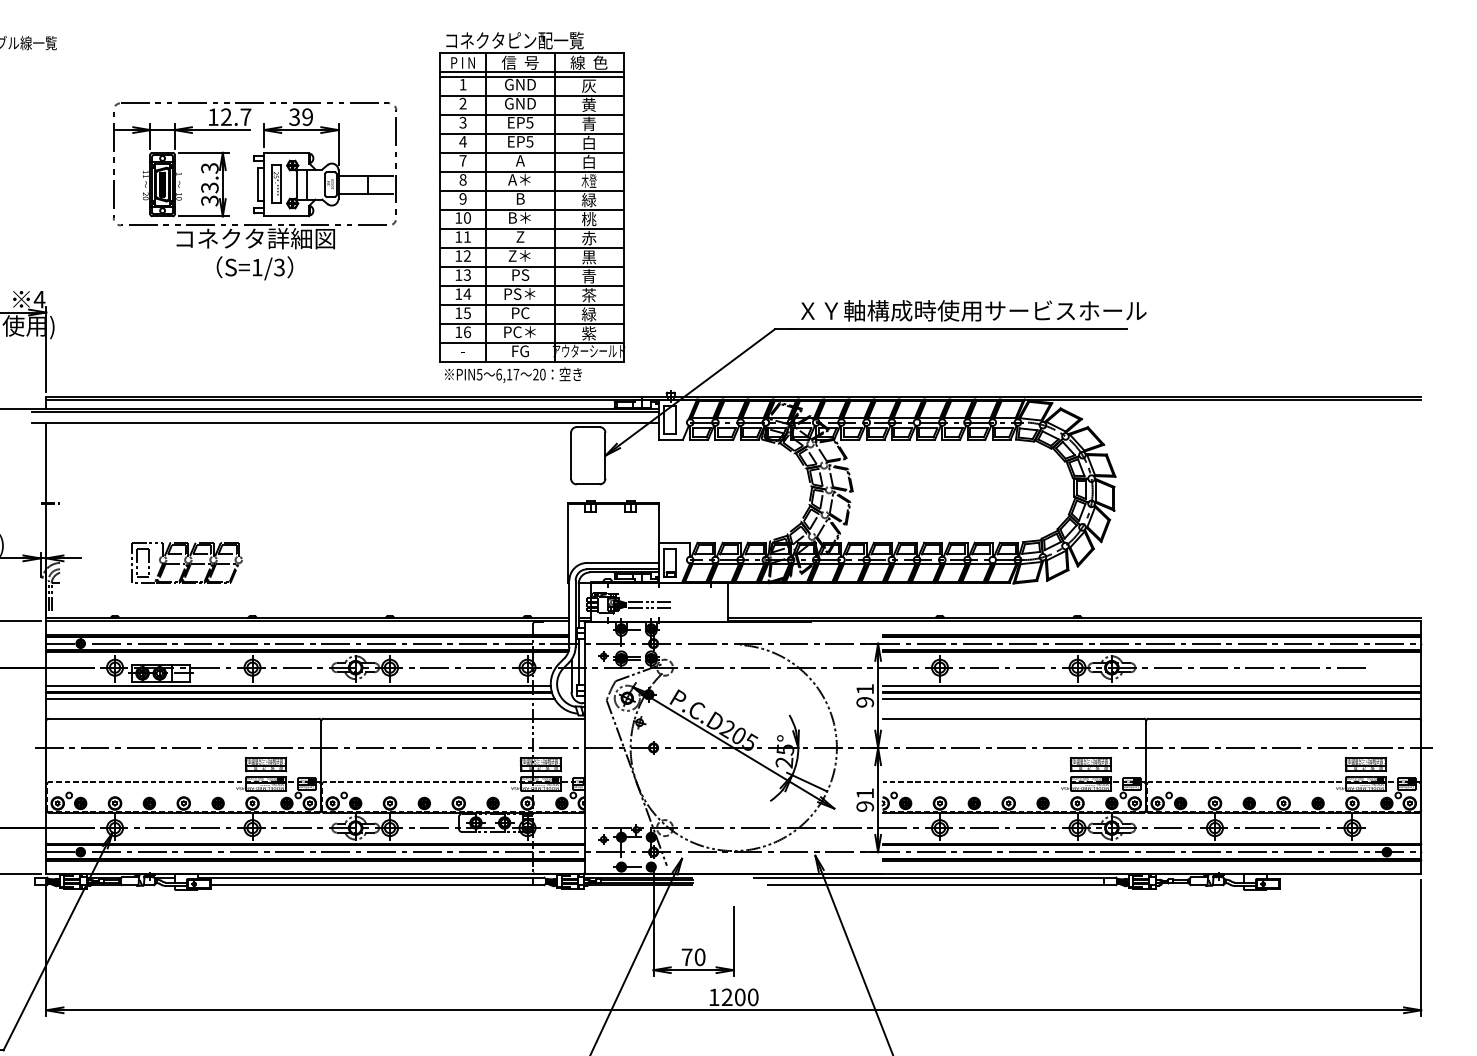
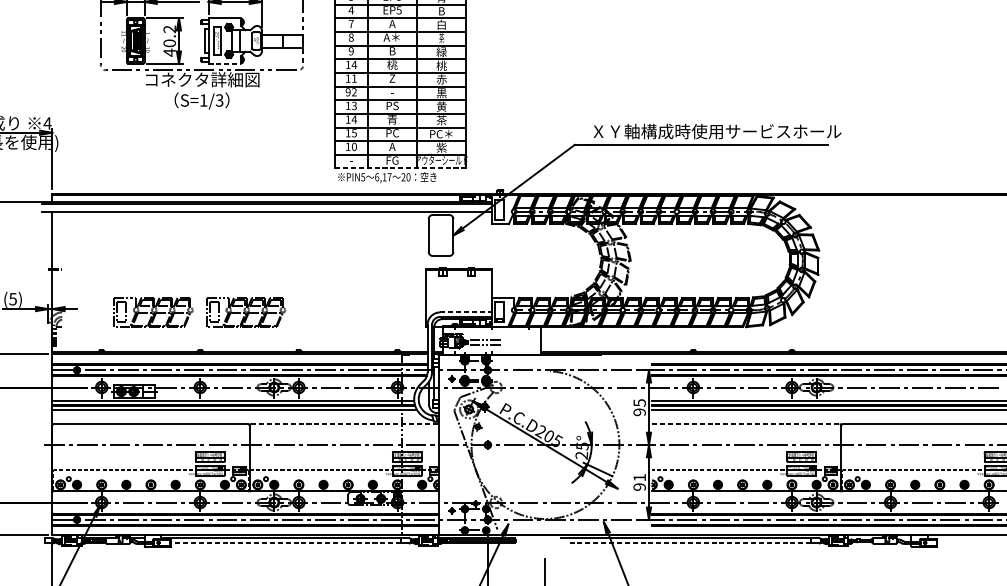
text: (588, 142) -> (441, 10), 白 -> B
text: (588, 181) -> (441, 38), 木登 -> 茶
text: (209, 184) -> (169, 40), 33.3 -> 40.2
line: (286, 216) -> (224, 63), solid -> dashed
text: (467, 217) -> (354, 64), 10 -> 14
text: (519, 217) -> (391, 64), B＊ -> 桃
text: (458, 255) -> (348, 91), 12 -> 92
text: (519, 255) -> (391, 91), Z＊ -> -
text: (589, 276) -> (441, 106), 青 -> 黄
text: (519, 294) -> (391, 119), PS＊ -> 青
text: (588, 314) -> (441, 134), 緑 -> PC＊
text: (467, 331) -> (354, 146), 16 -> 10
text: (519, 332) -> (391, 147), PC＊ -> A
line: (531, 362) -> (400, 168), solid -> dashed
part: (315, 562) -> (245, 312), added
line: (622, 562) -> (465, 312), solid -> dashed
text: (865, 689) -> (639, 403), 91 -> 95
line: (454, 718) -> (345, 423), solid -> dashed
line: (1013, 718) -> (746, 423), solid -> dashed
line: (371, 884) -> (285, 542), solid -> dashed
line: (935, 884) -> (690, 542), solid -> dashed

